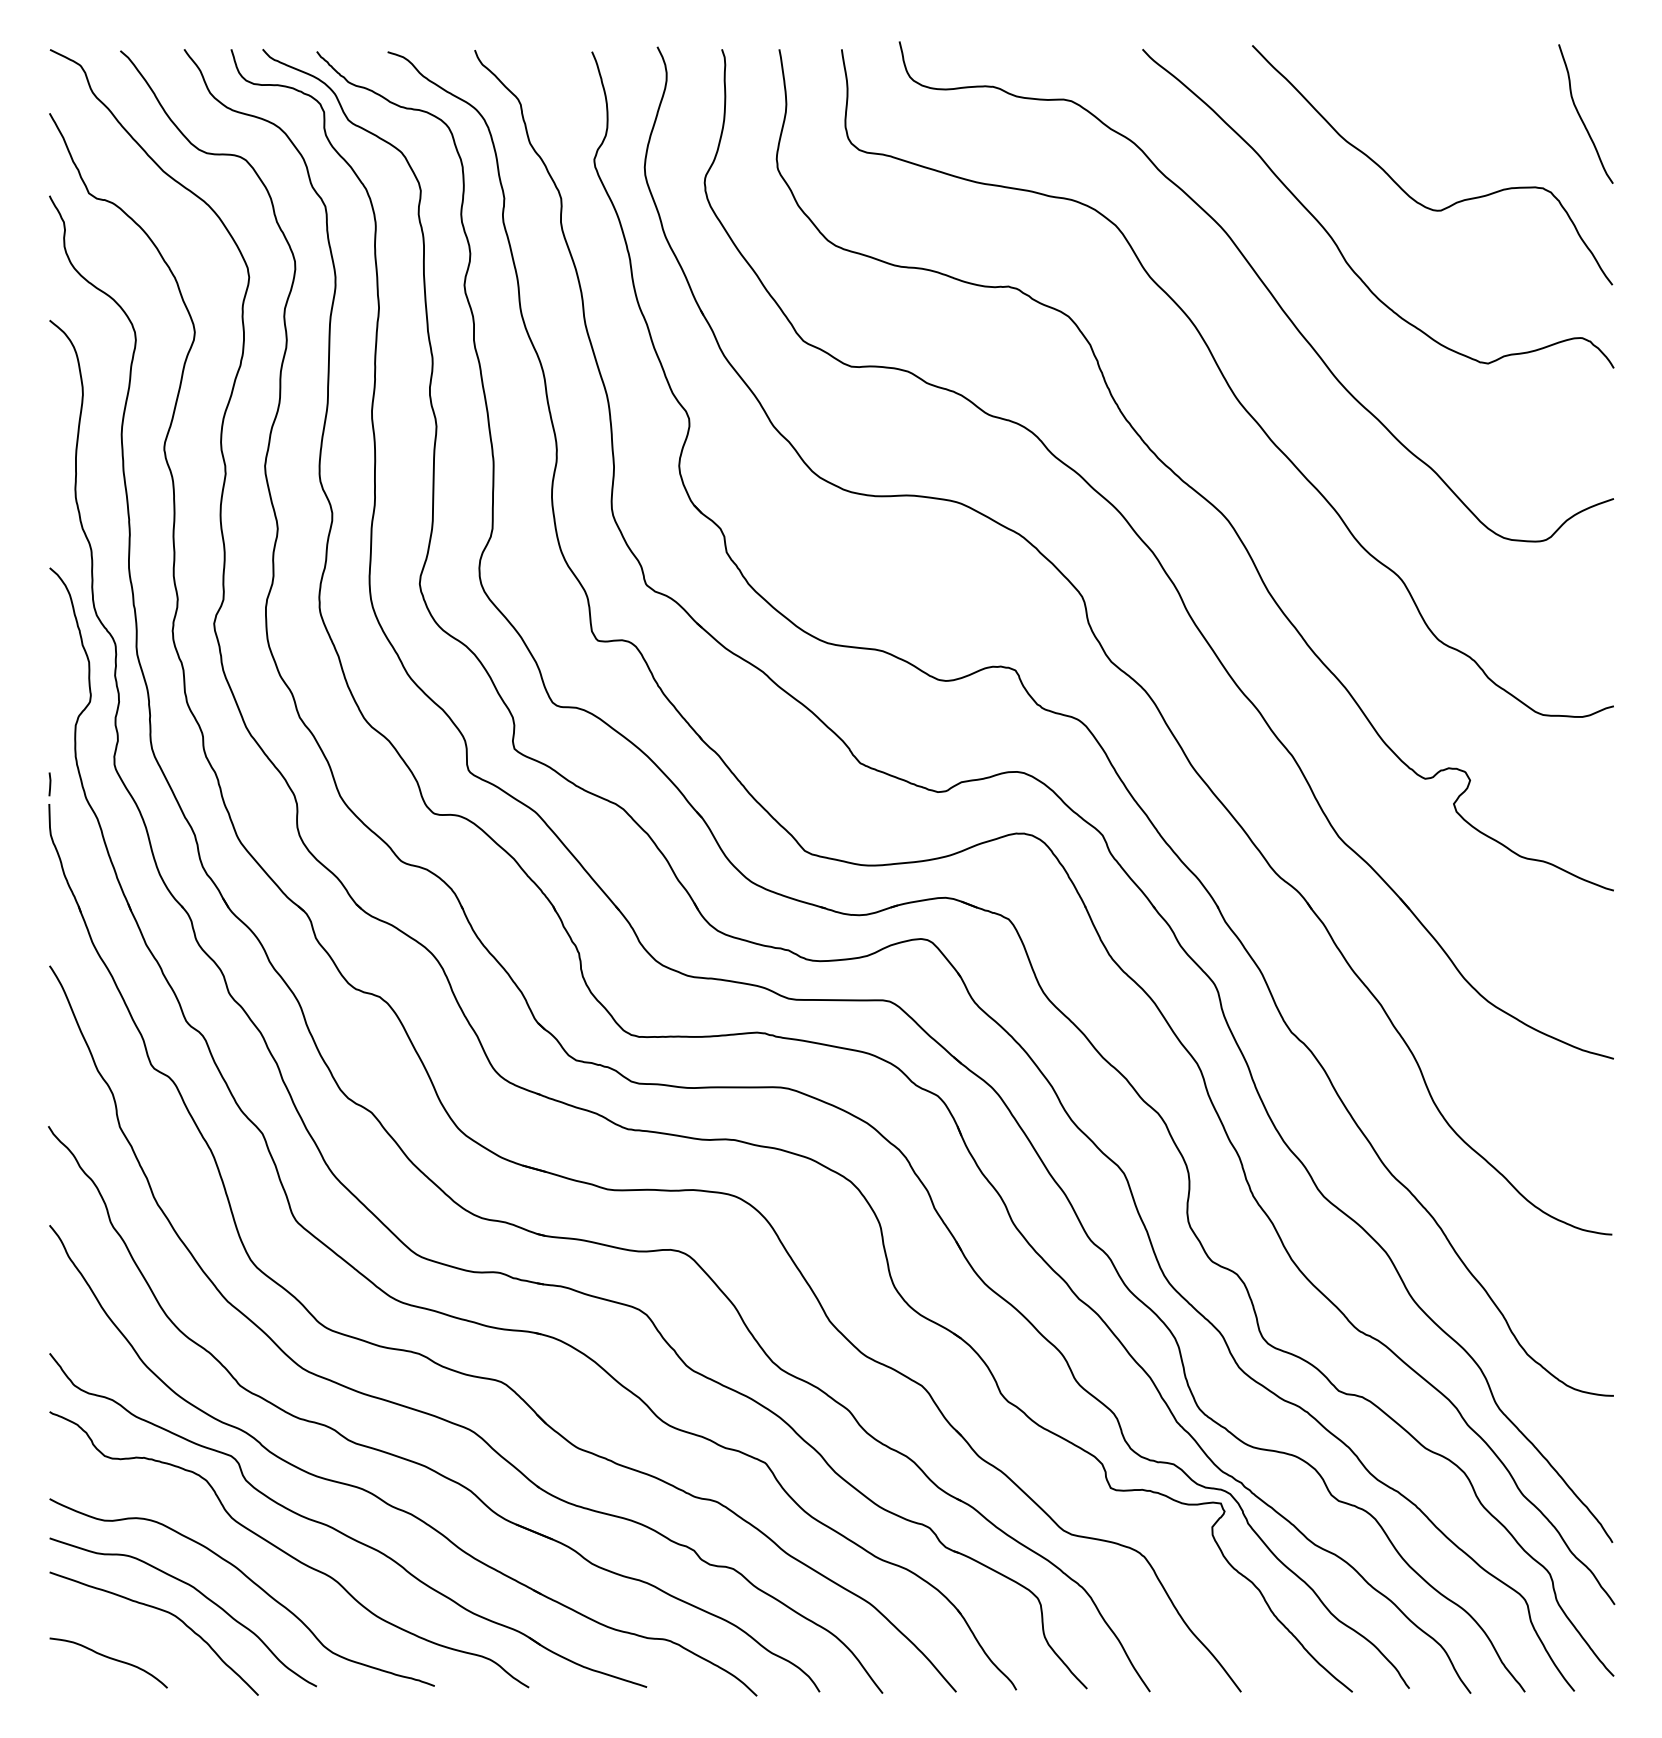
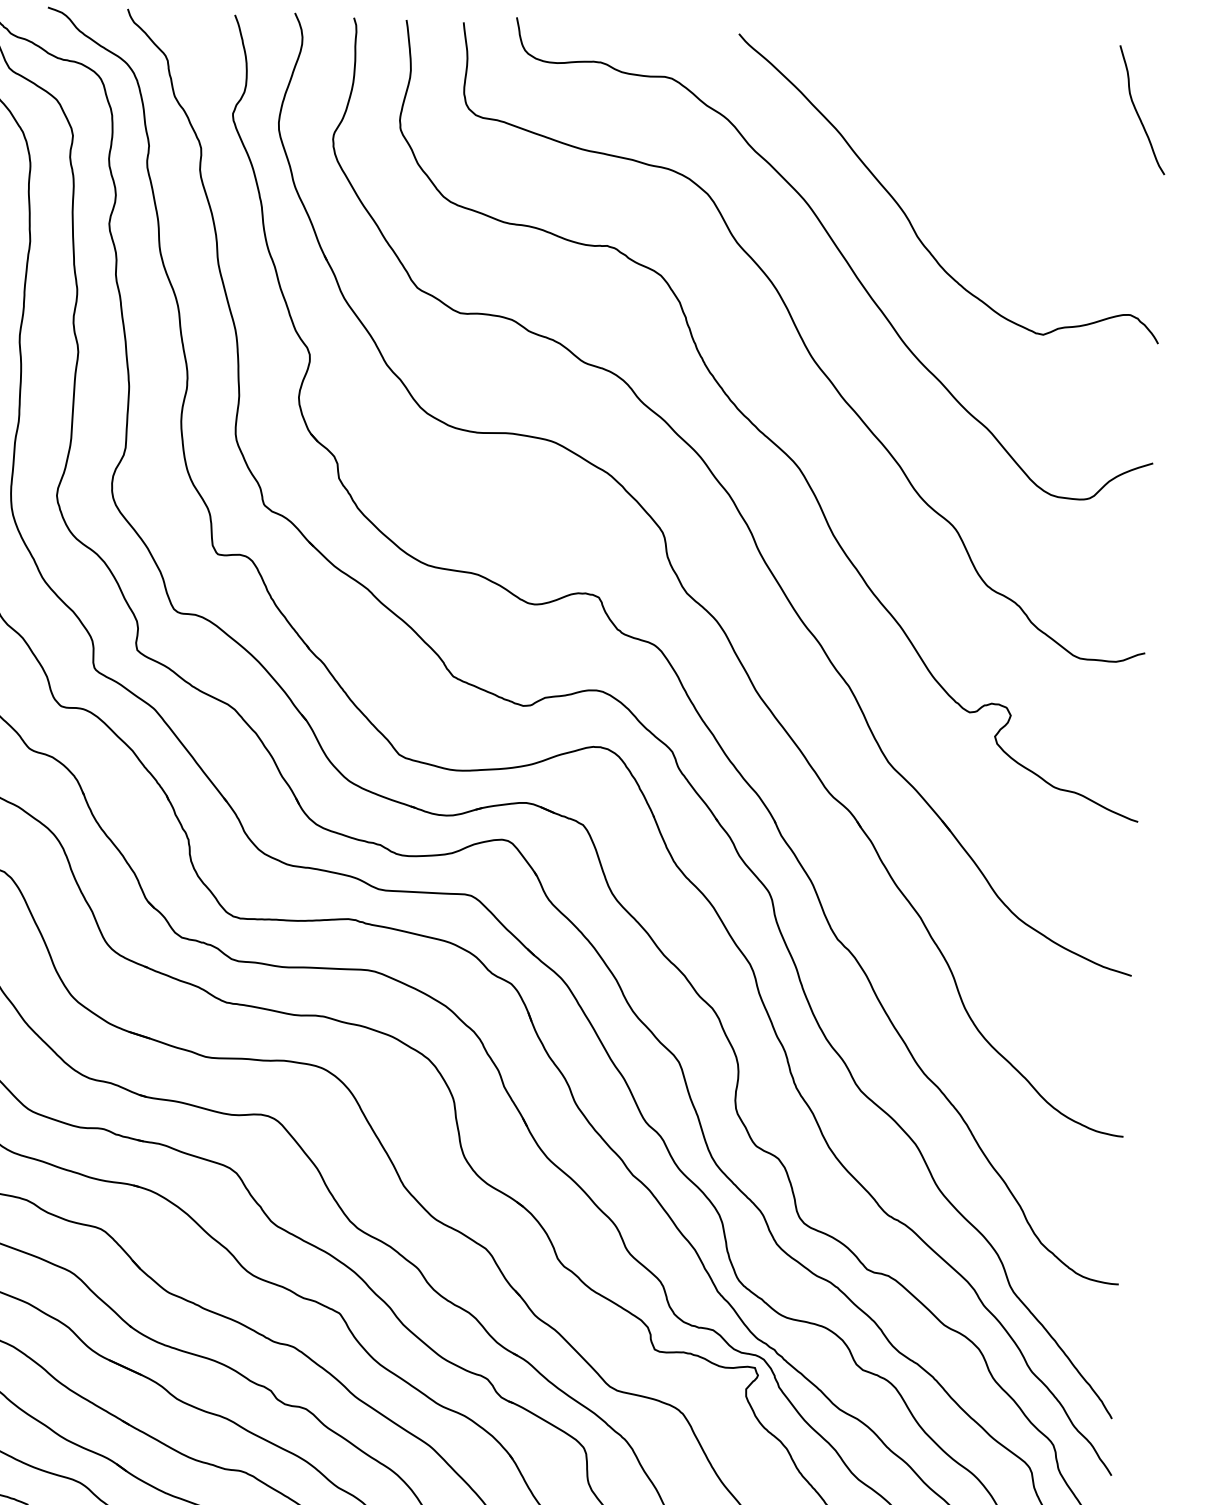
curve: (1411, 196) -> (979, 178), removed

